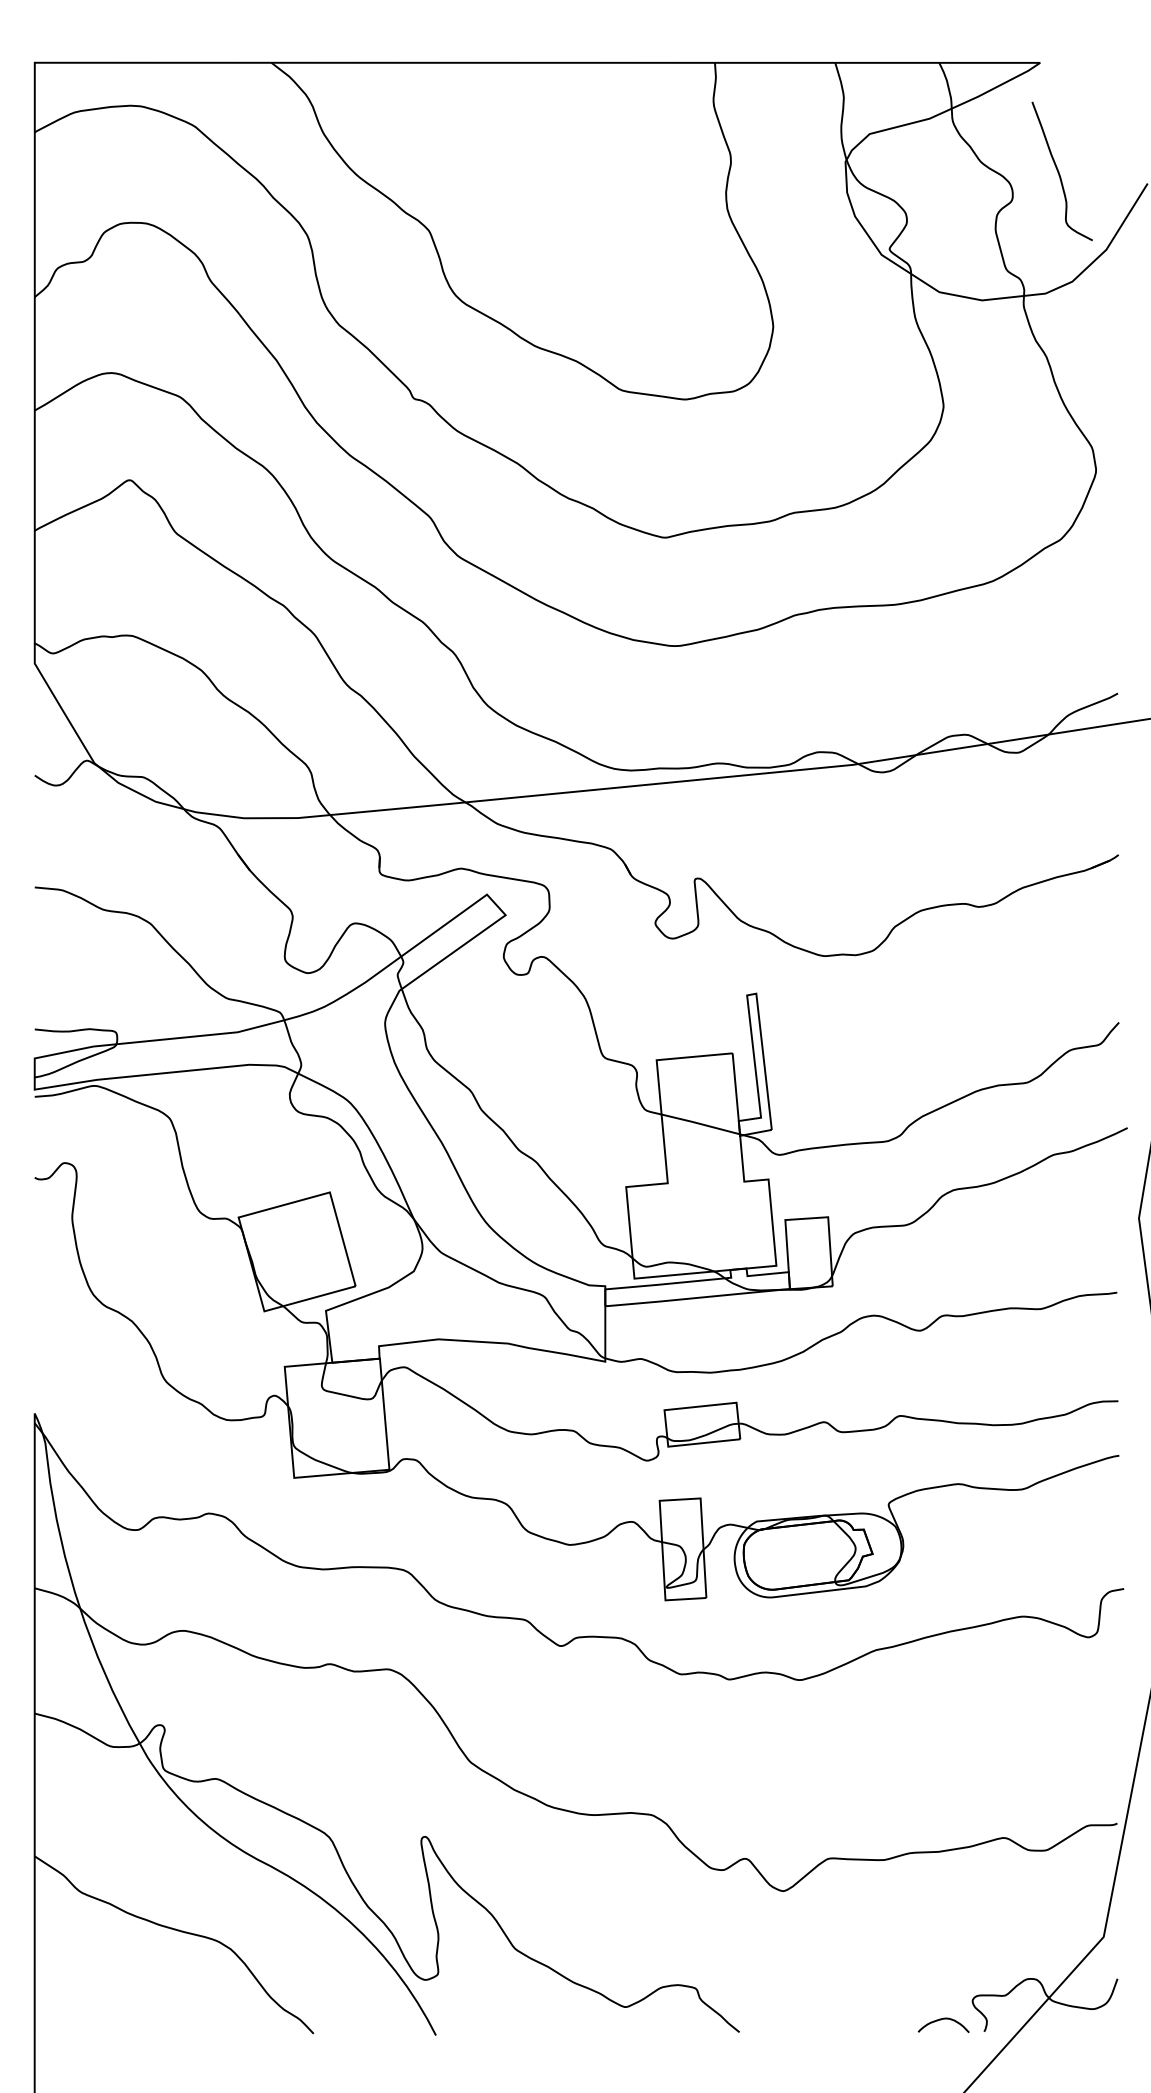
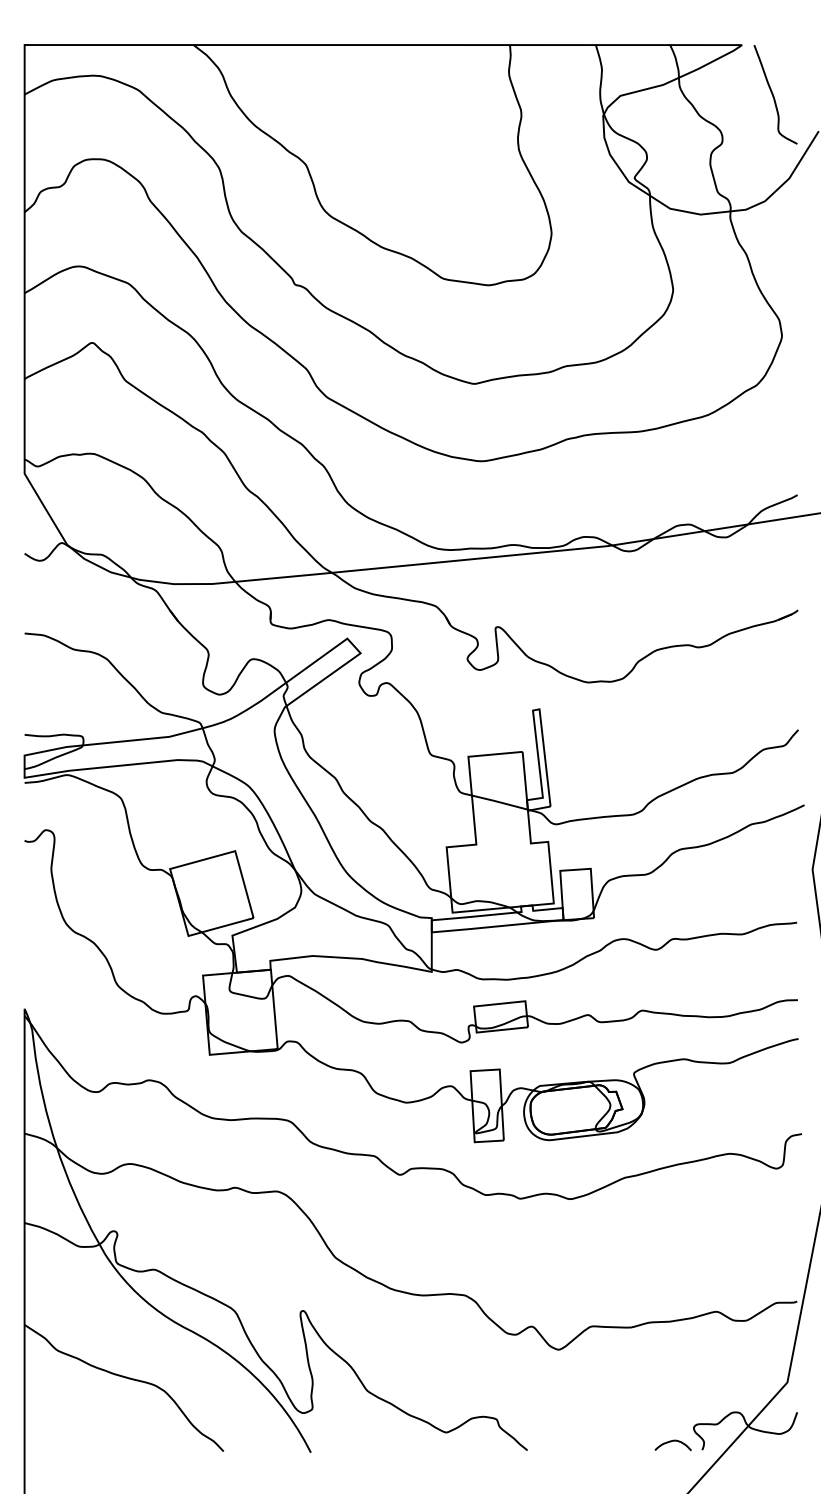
curve: (1059, 171) -> (773, 94), moved

